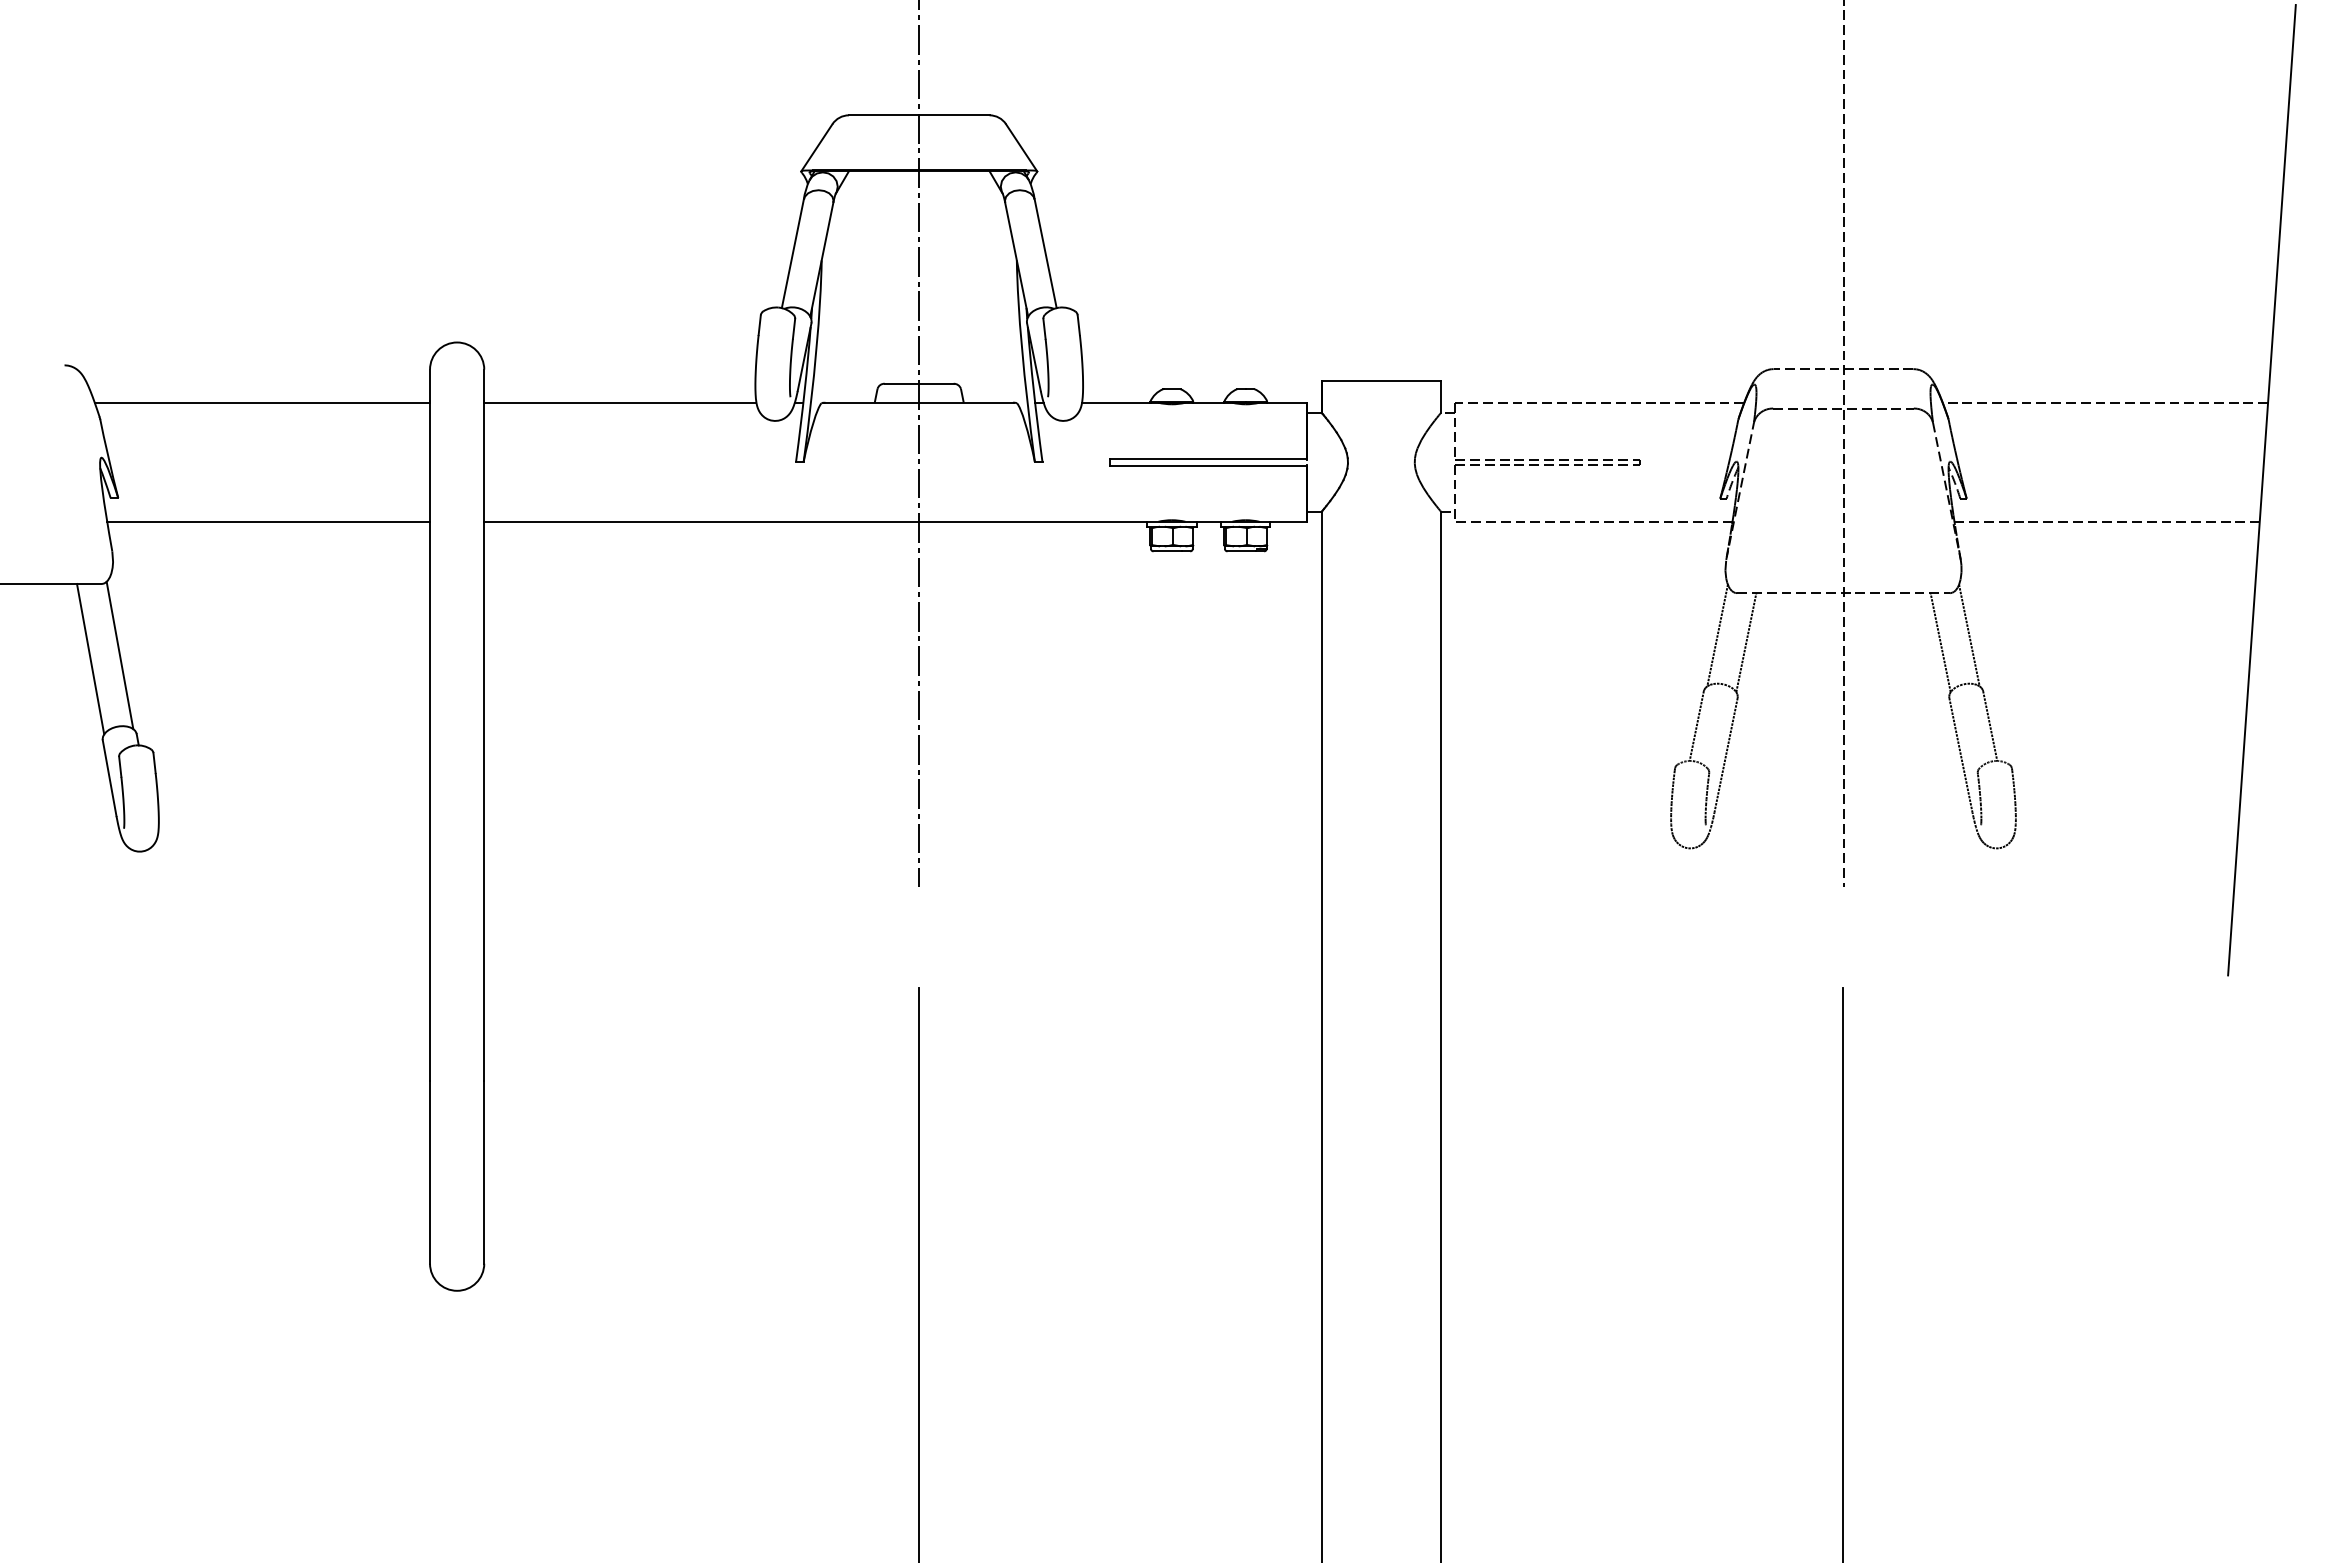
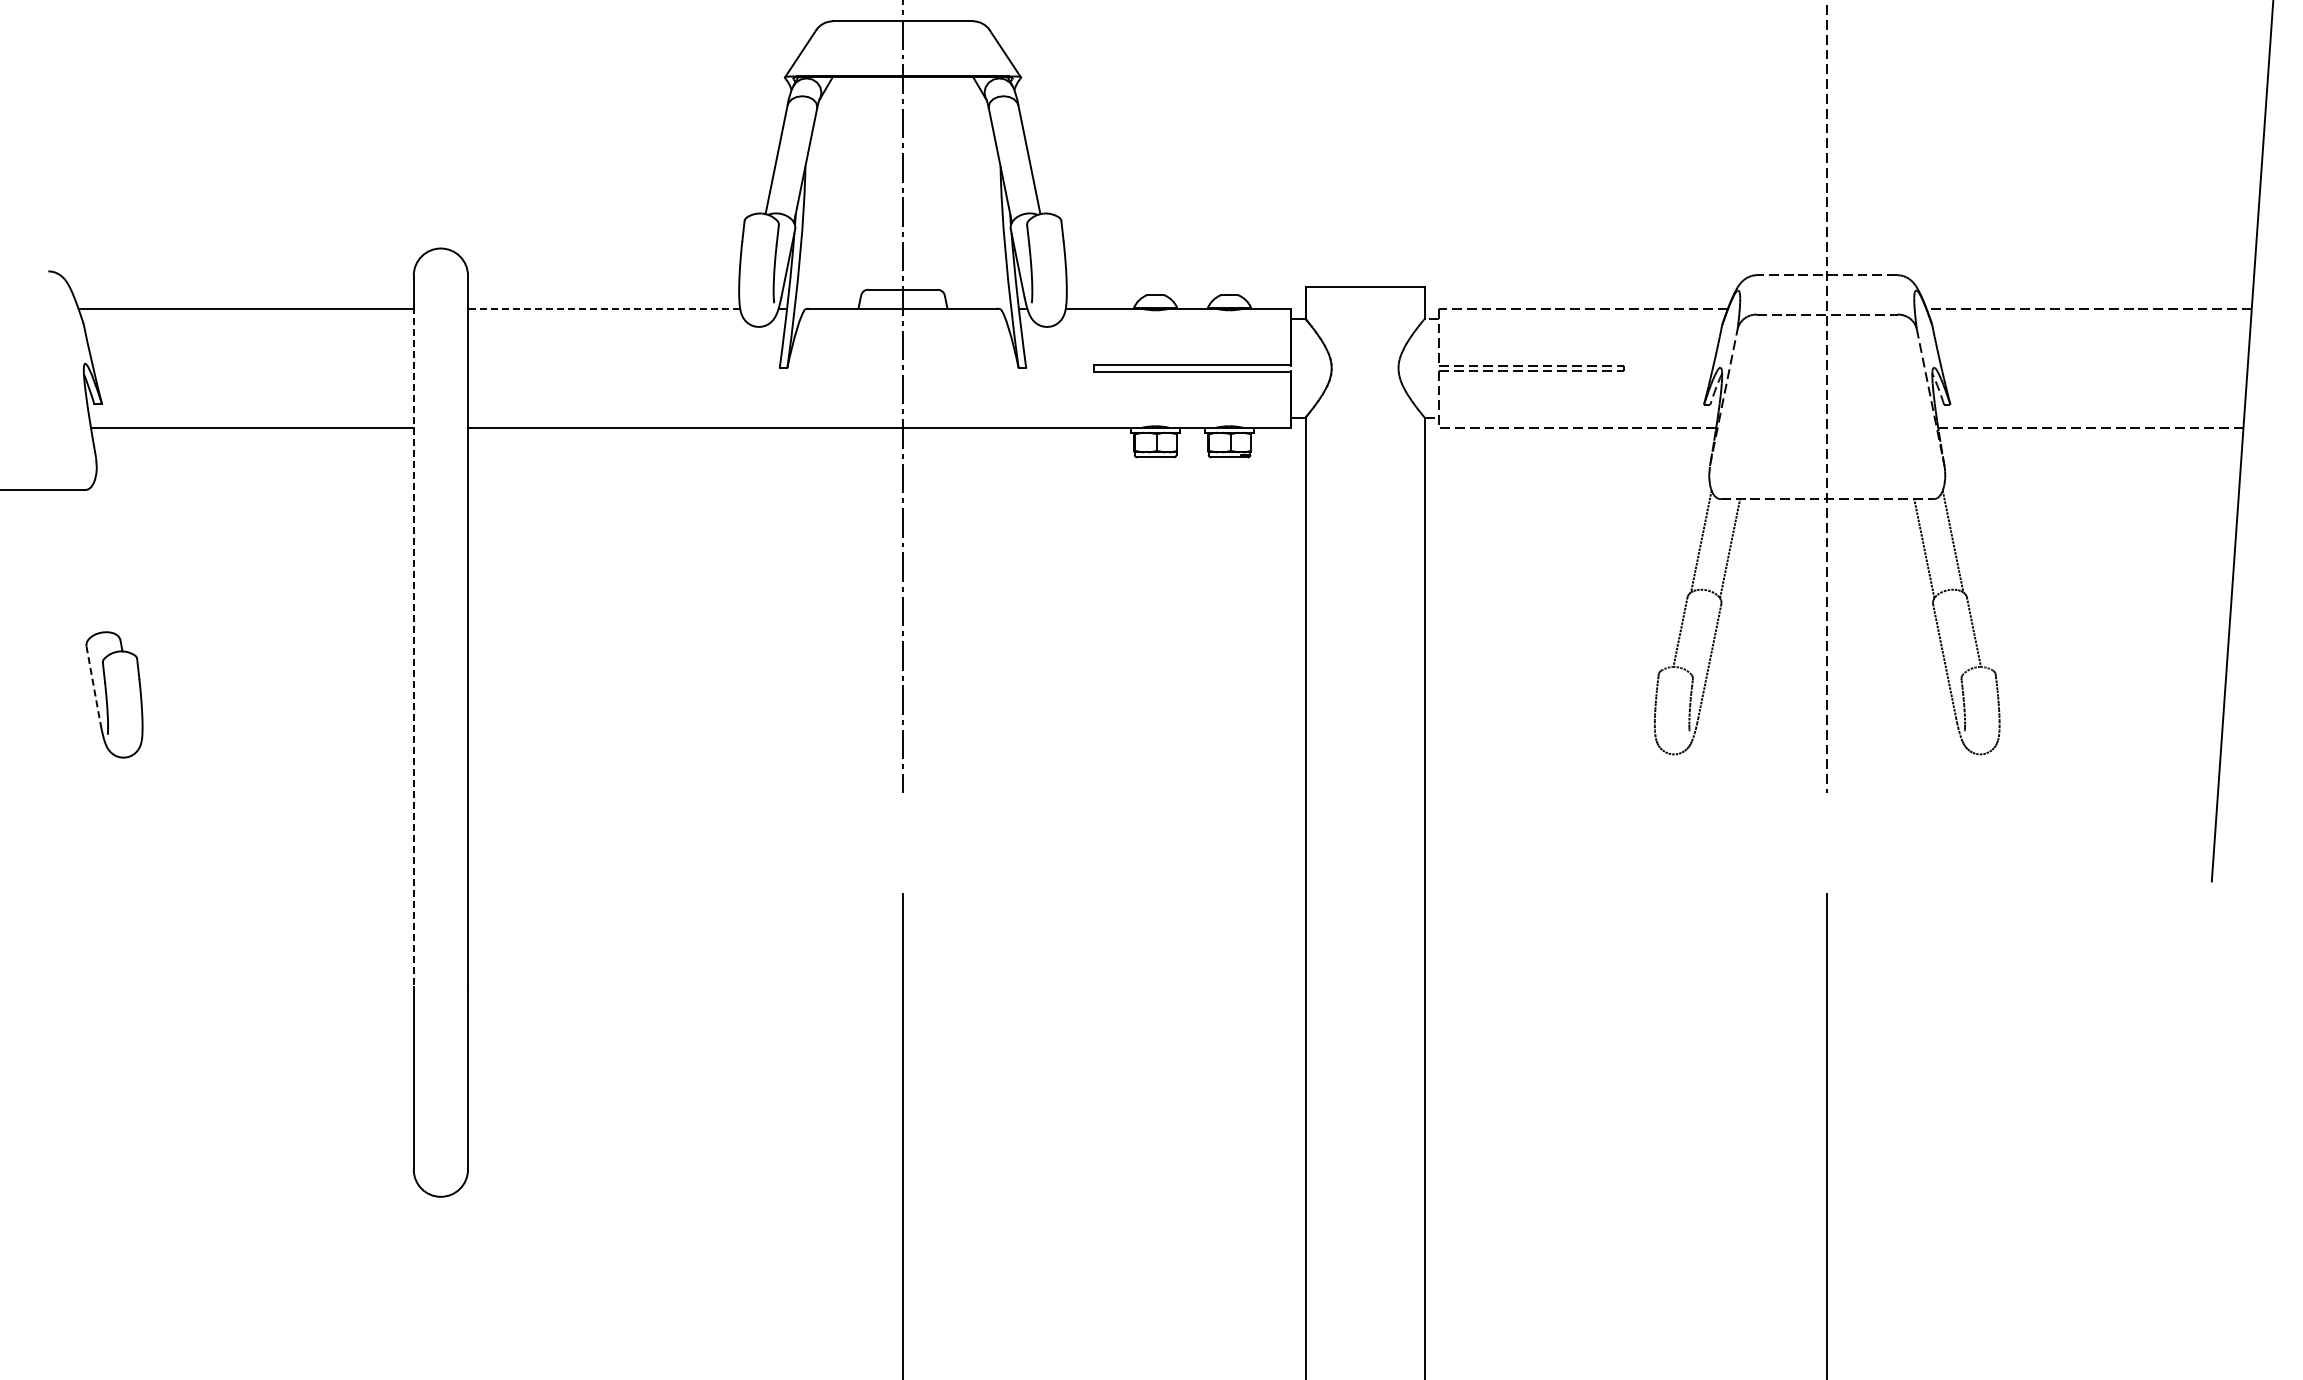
line: (619, 402) -> (603, 308), solid -> dashed
line: (119, 655) -> (103, 561), removed
line: (90, 658) -> (74, 564), removed
line: (430, 740) -> (414, 646), solid -> dashed
line: (109, 778) -> (93, 684), solid -> dashed

